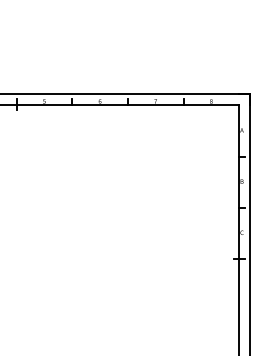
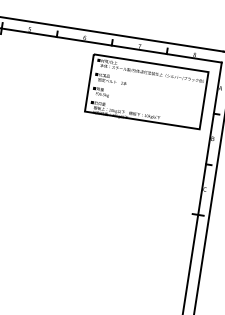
part: (169, 145) -> (146, 92), added

